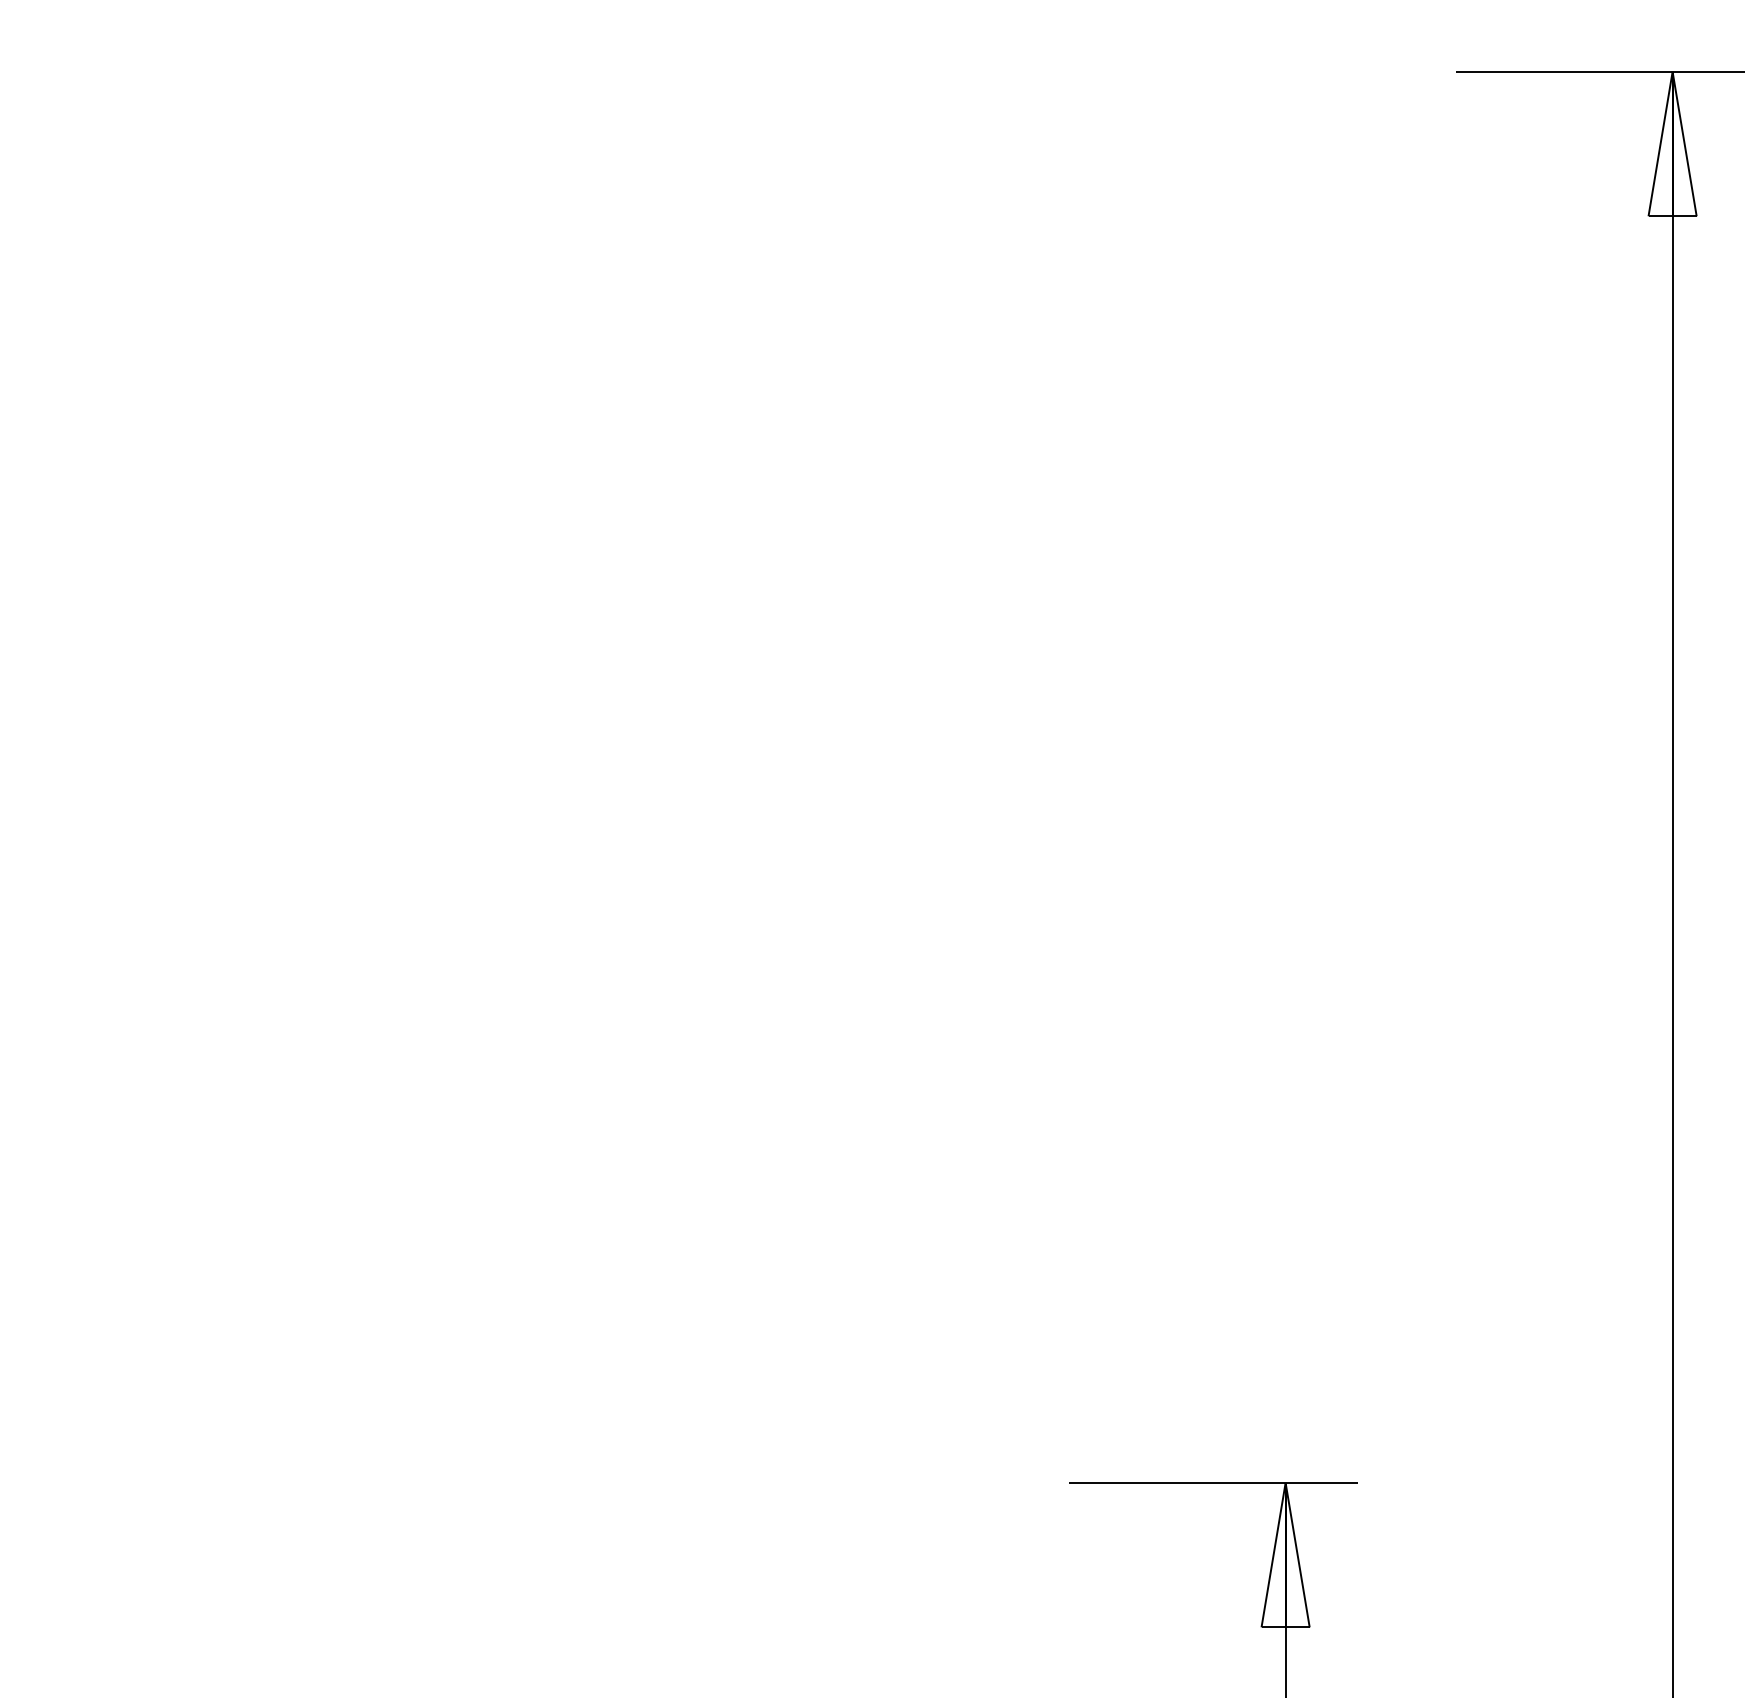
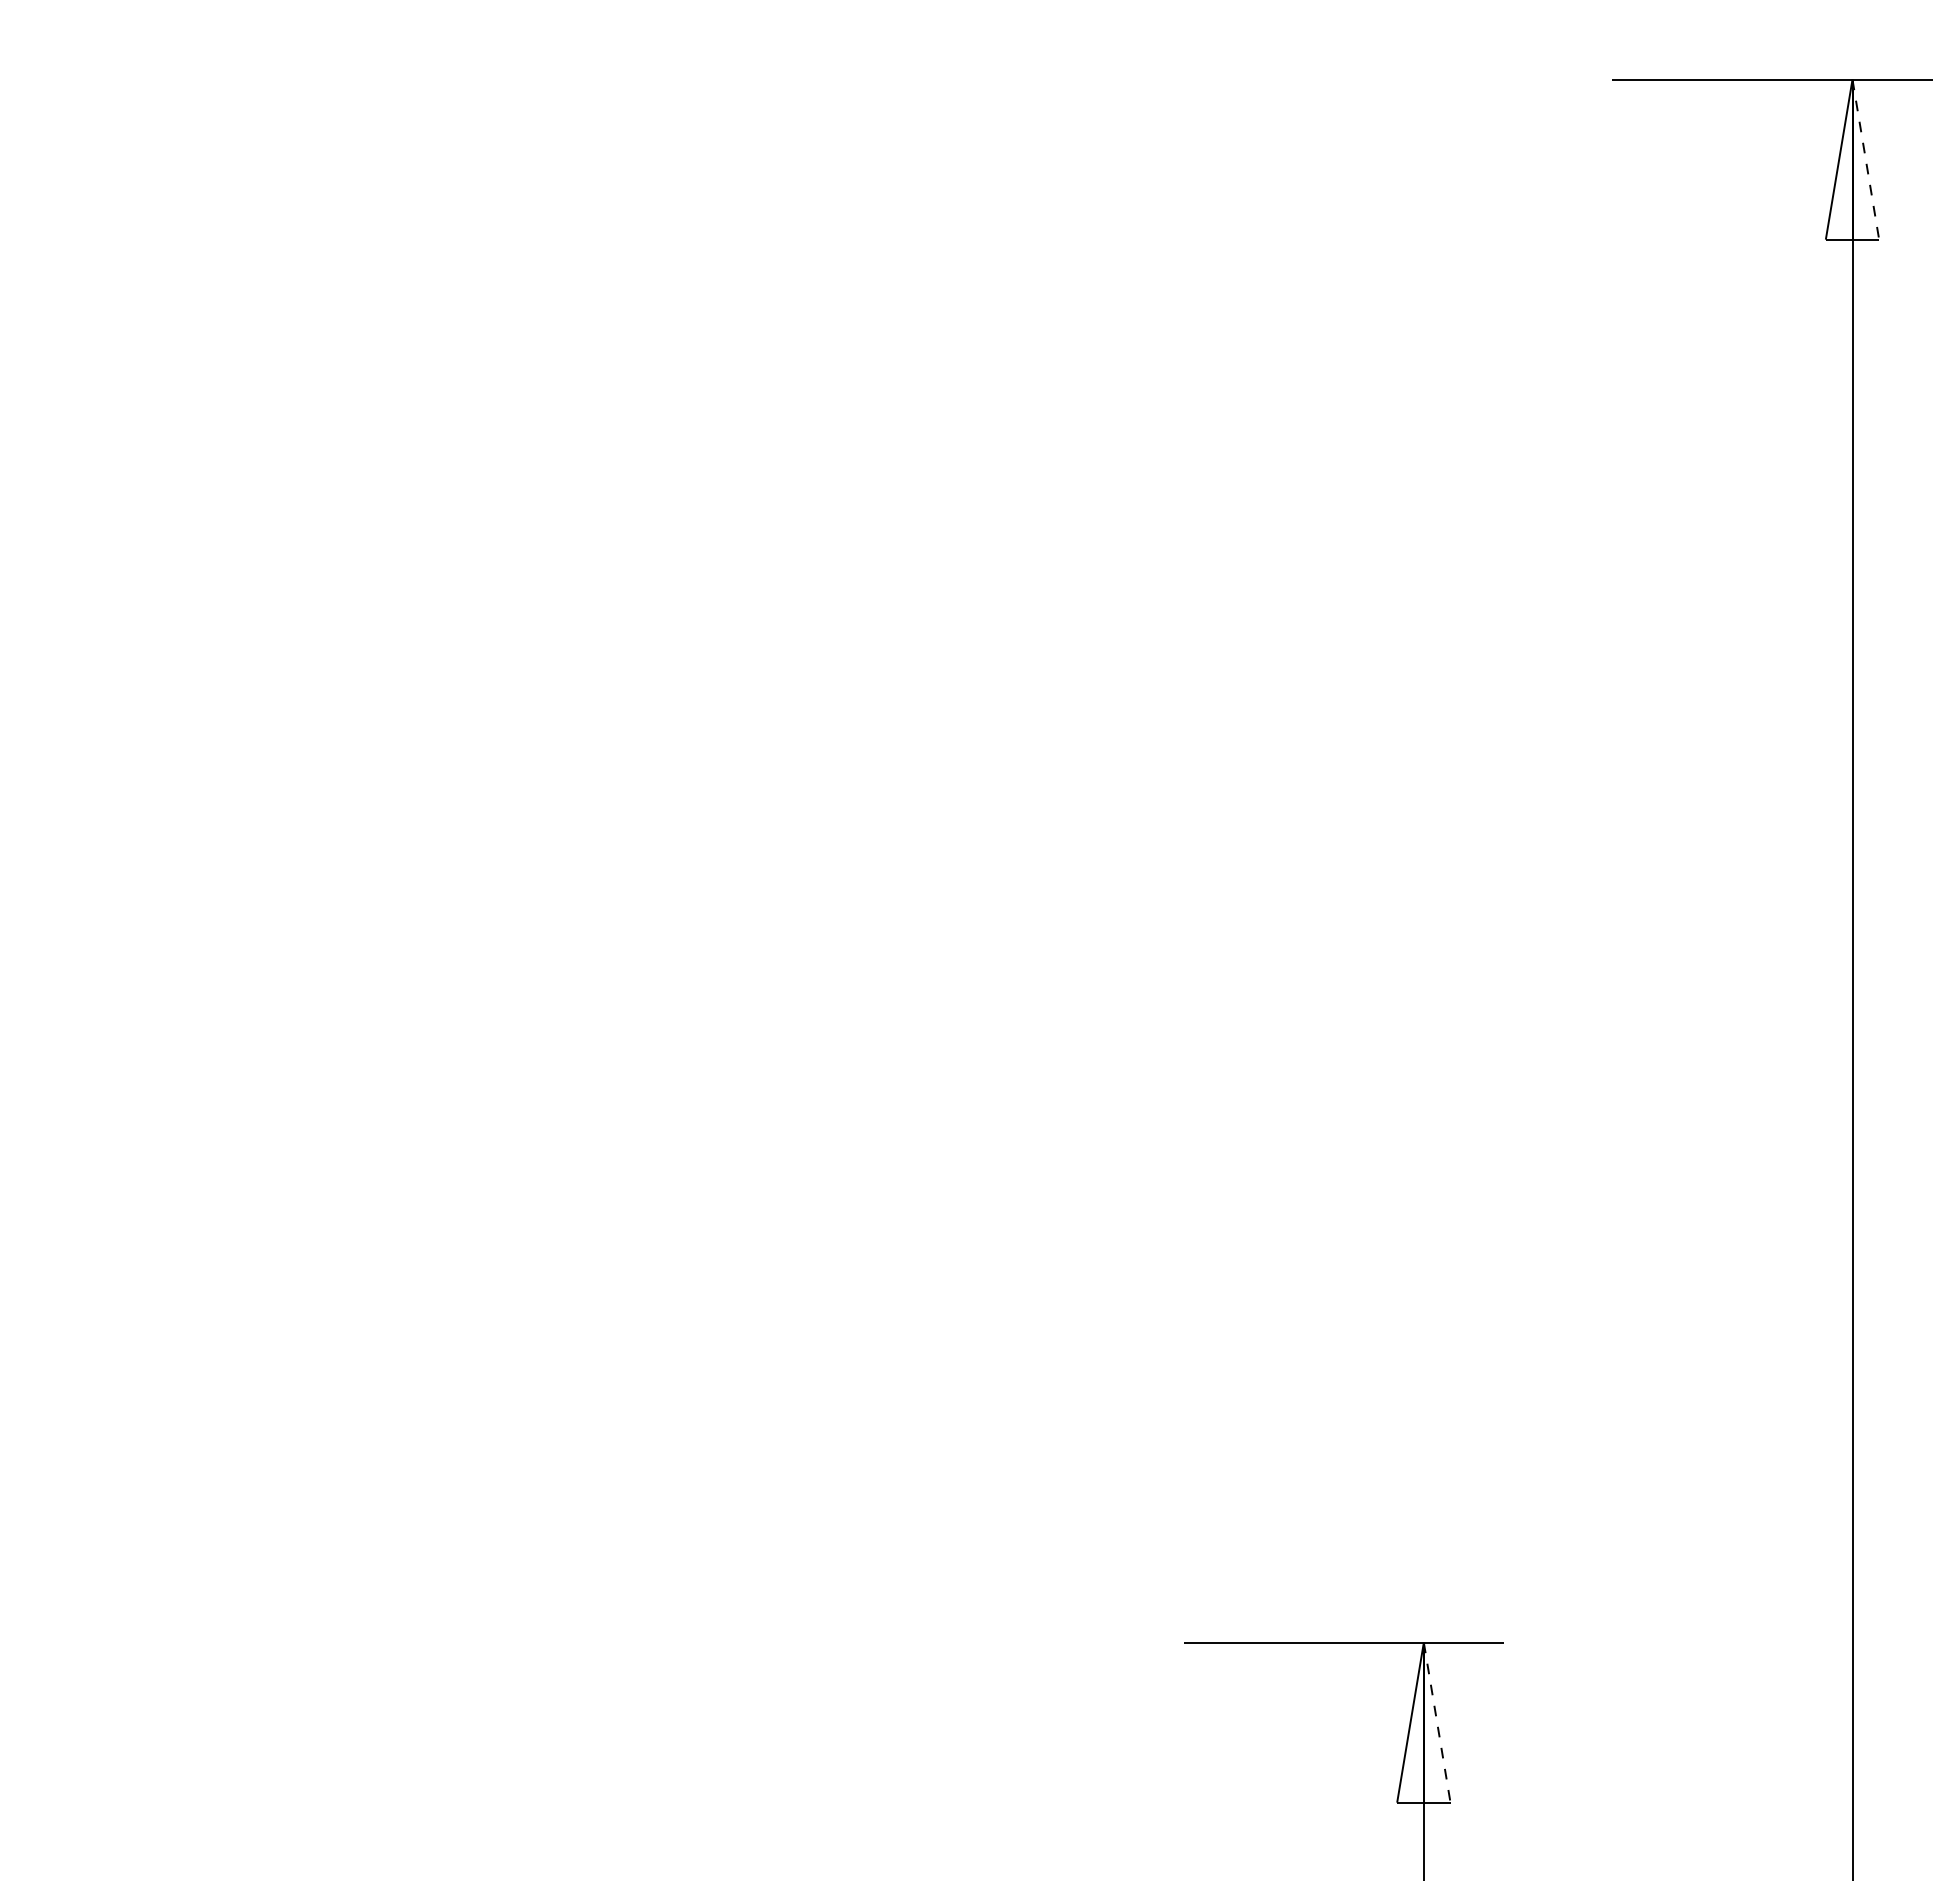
line: (1684, 144) -> (1865, 160), solid -> dashed
line: (1297, 1555) -> (1437, 1723), solid -> dashed

